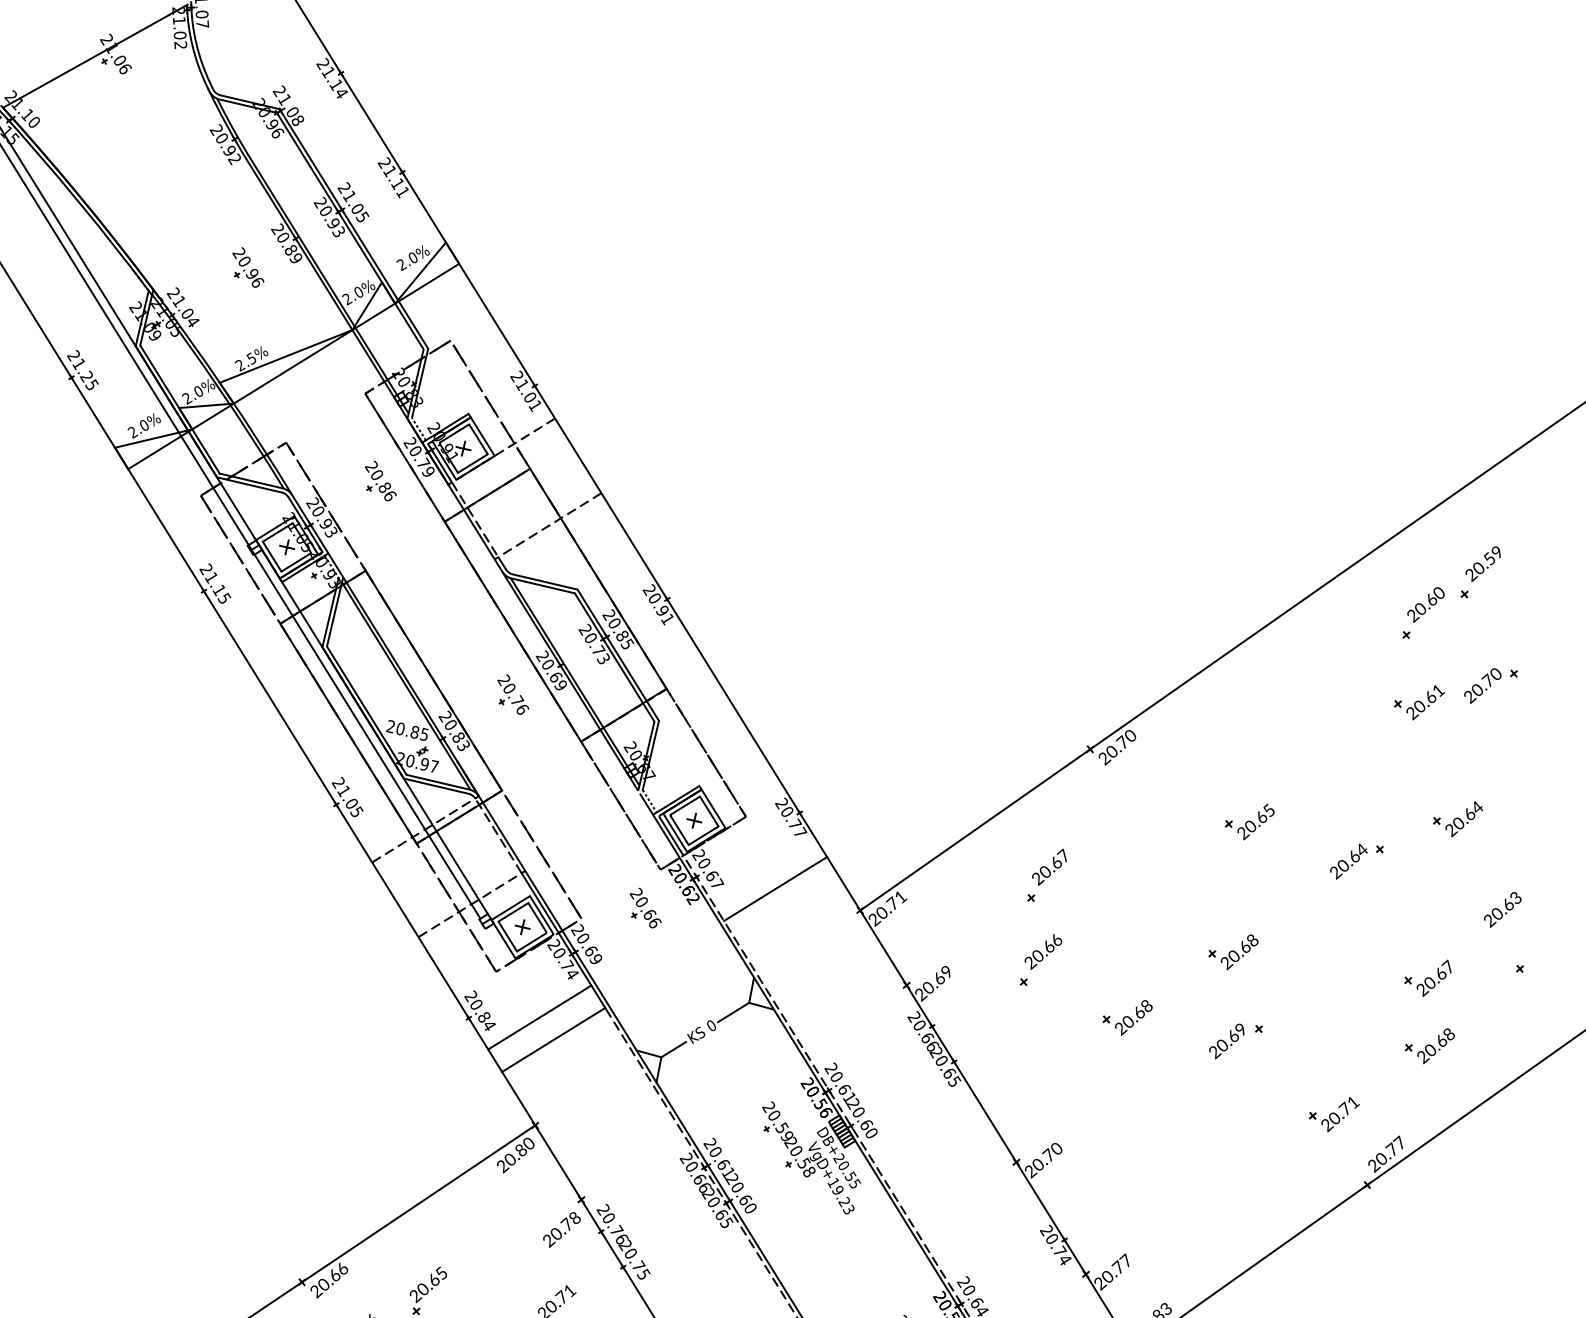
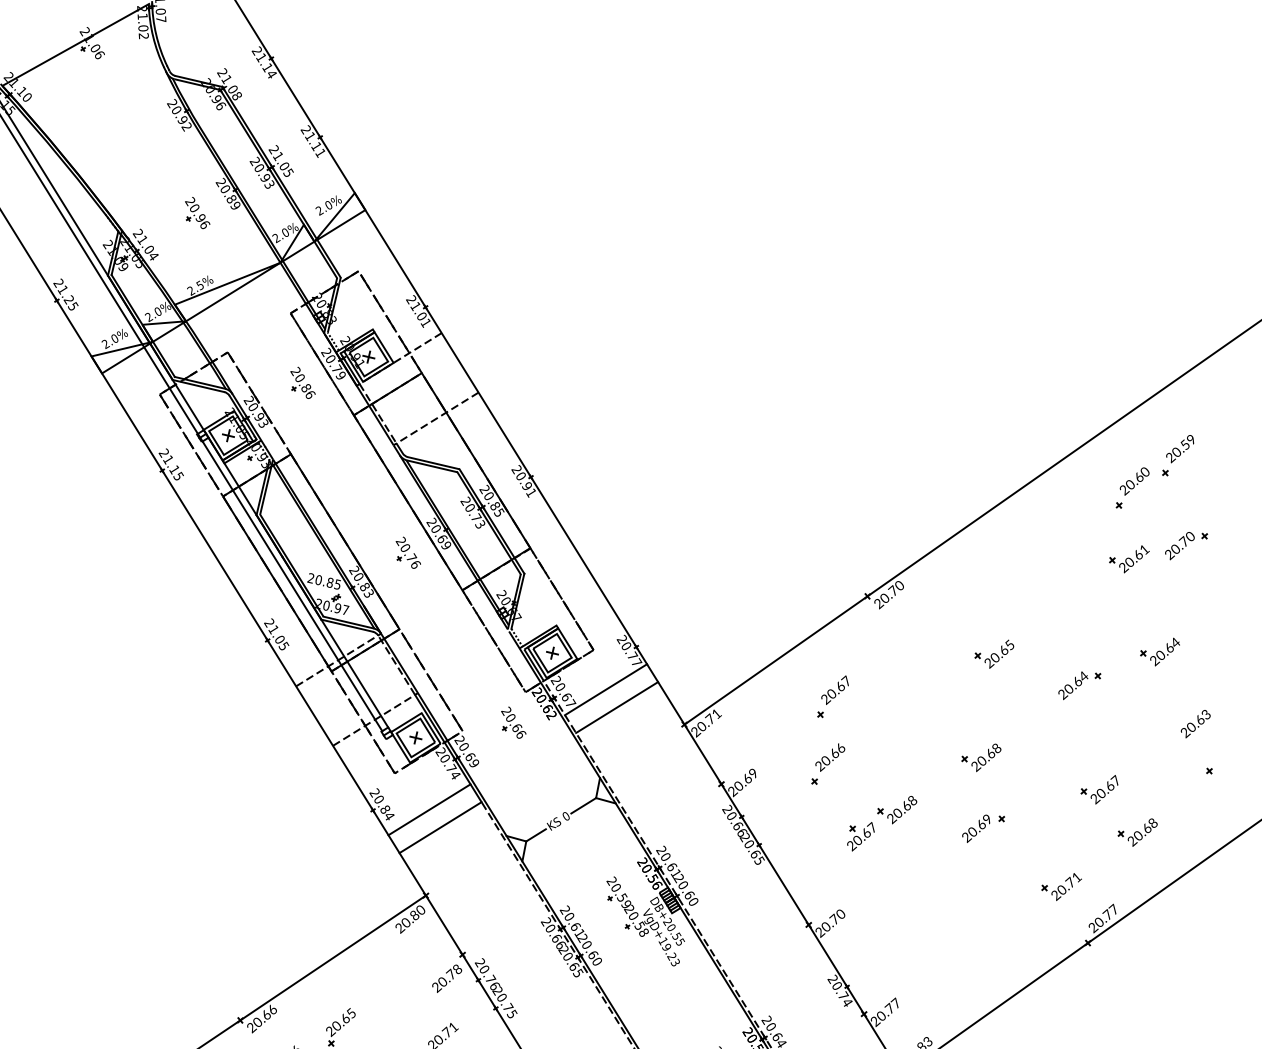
line: (761, 866) -> (605, 689), added
part: (1427, 977) -> (1099, 789), moved
part: (1081, 1050) -> (860, 836), added

